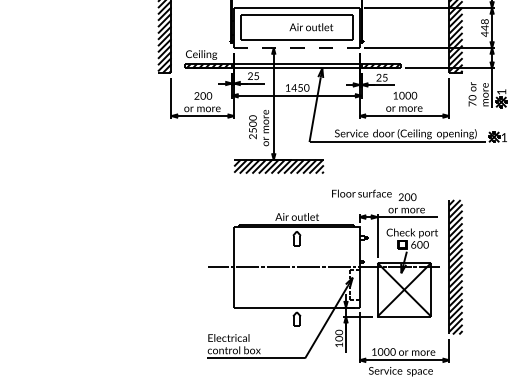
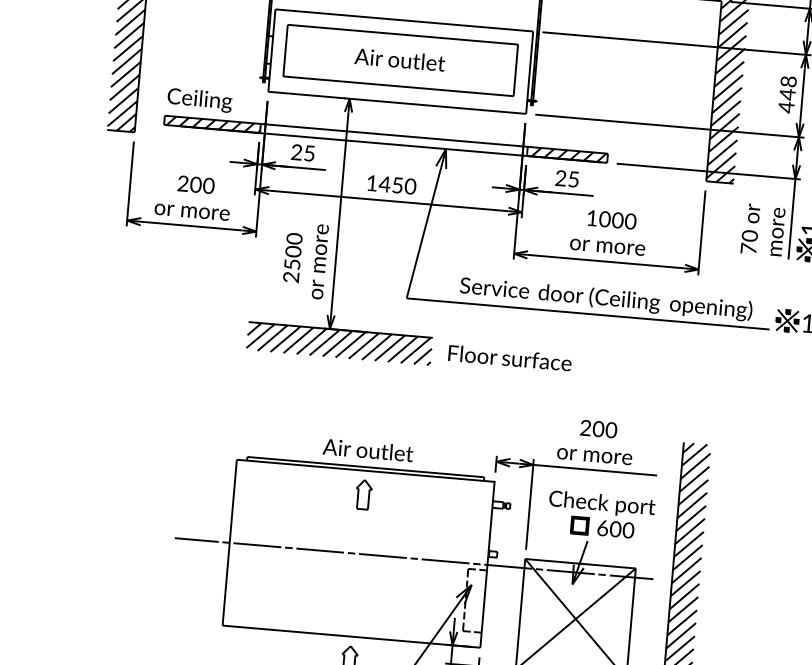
text: (311, 27) -> (400, 60), moved
line: (296, 48) -> (396, 103), dashed -> solid
text: (361, 193) -> (509, 357), moved

